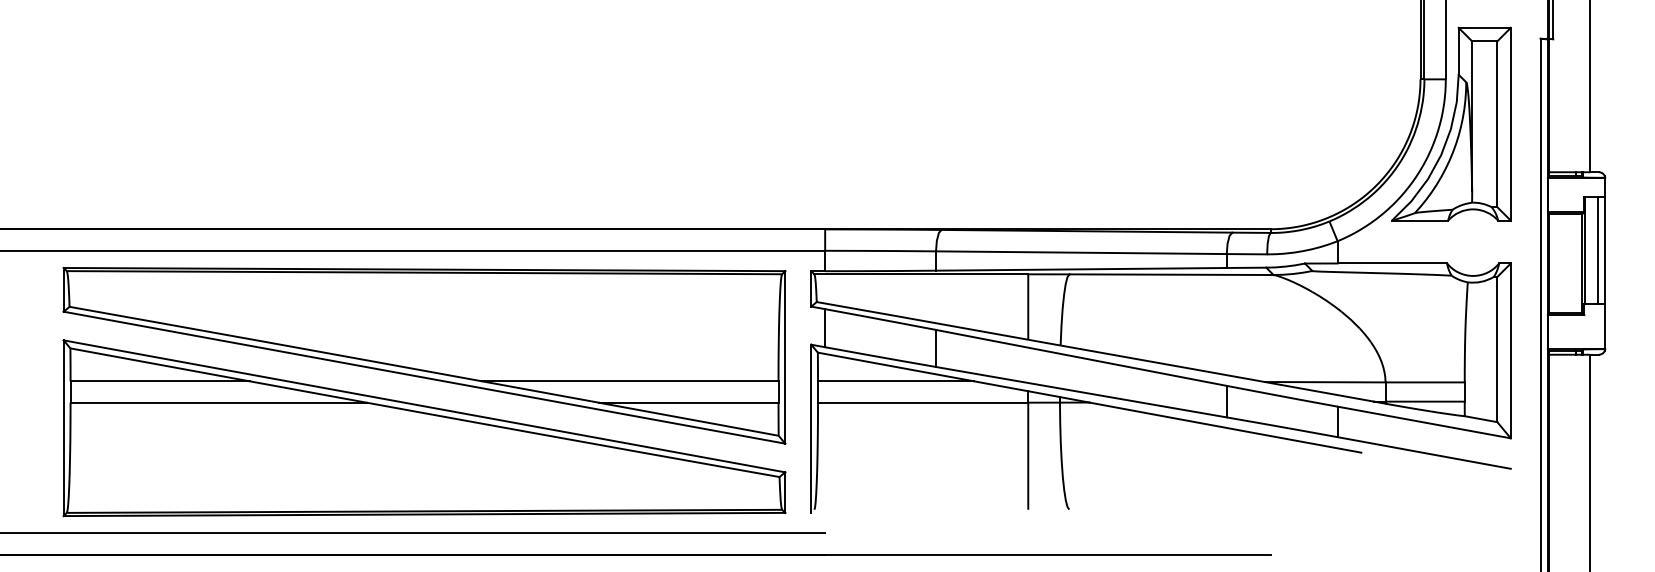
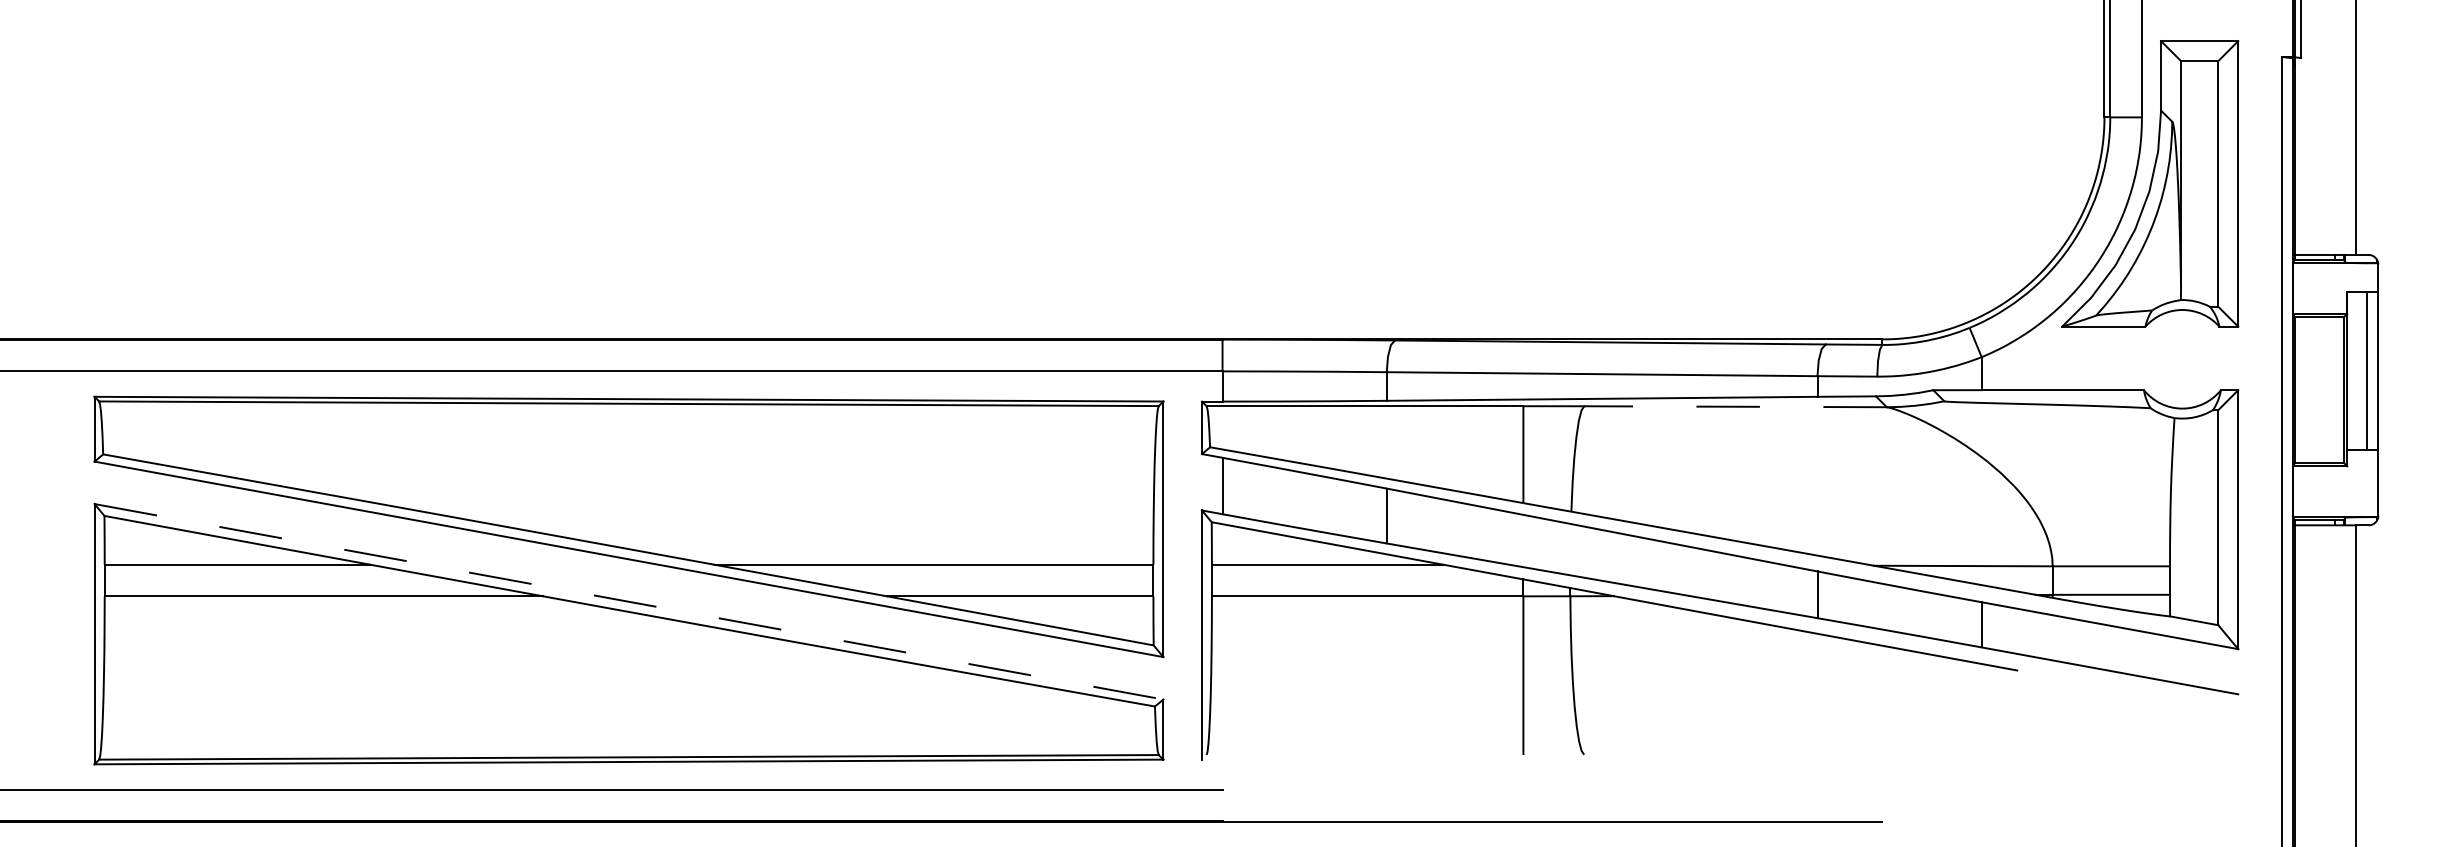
line: (1170, 274) -> (1734, 406), solid -> dashed
line: (424, 406) -> (628, 602), solid -> dashed

